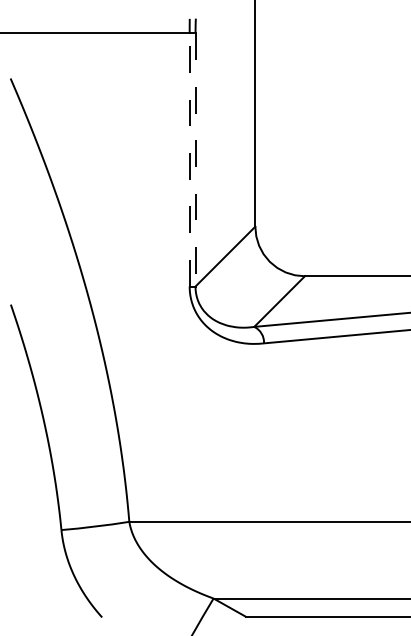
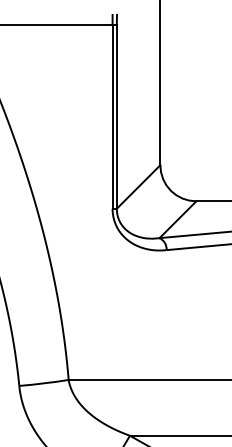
line: (189, 159) -> (112, 116), dashed -> solid
line: (195, 159) -> (116, 116), dashed -> solid

